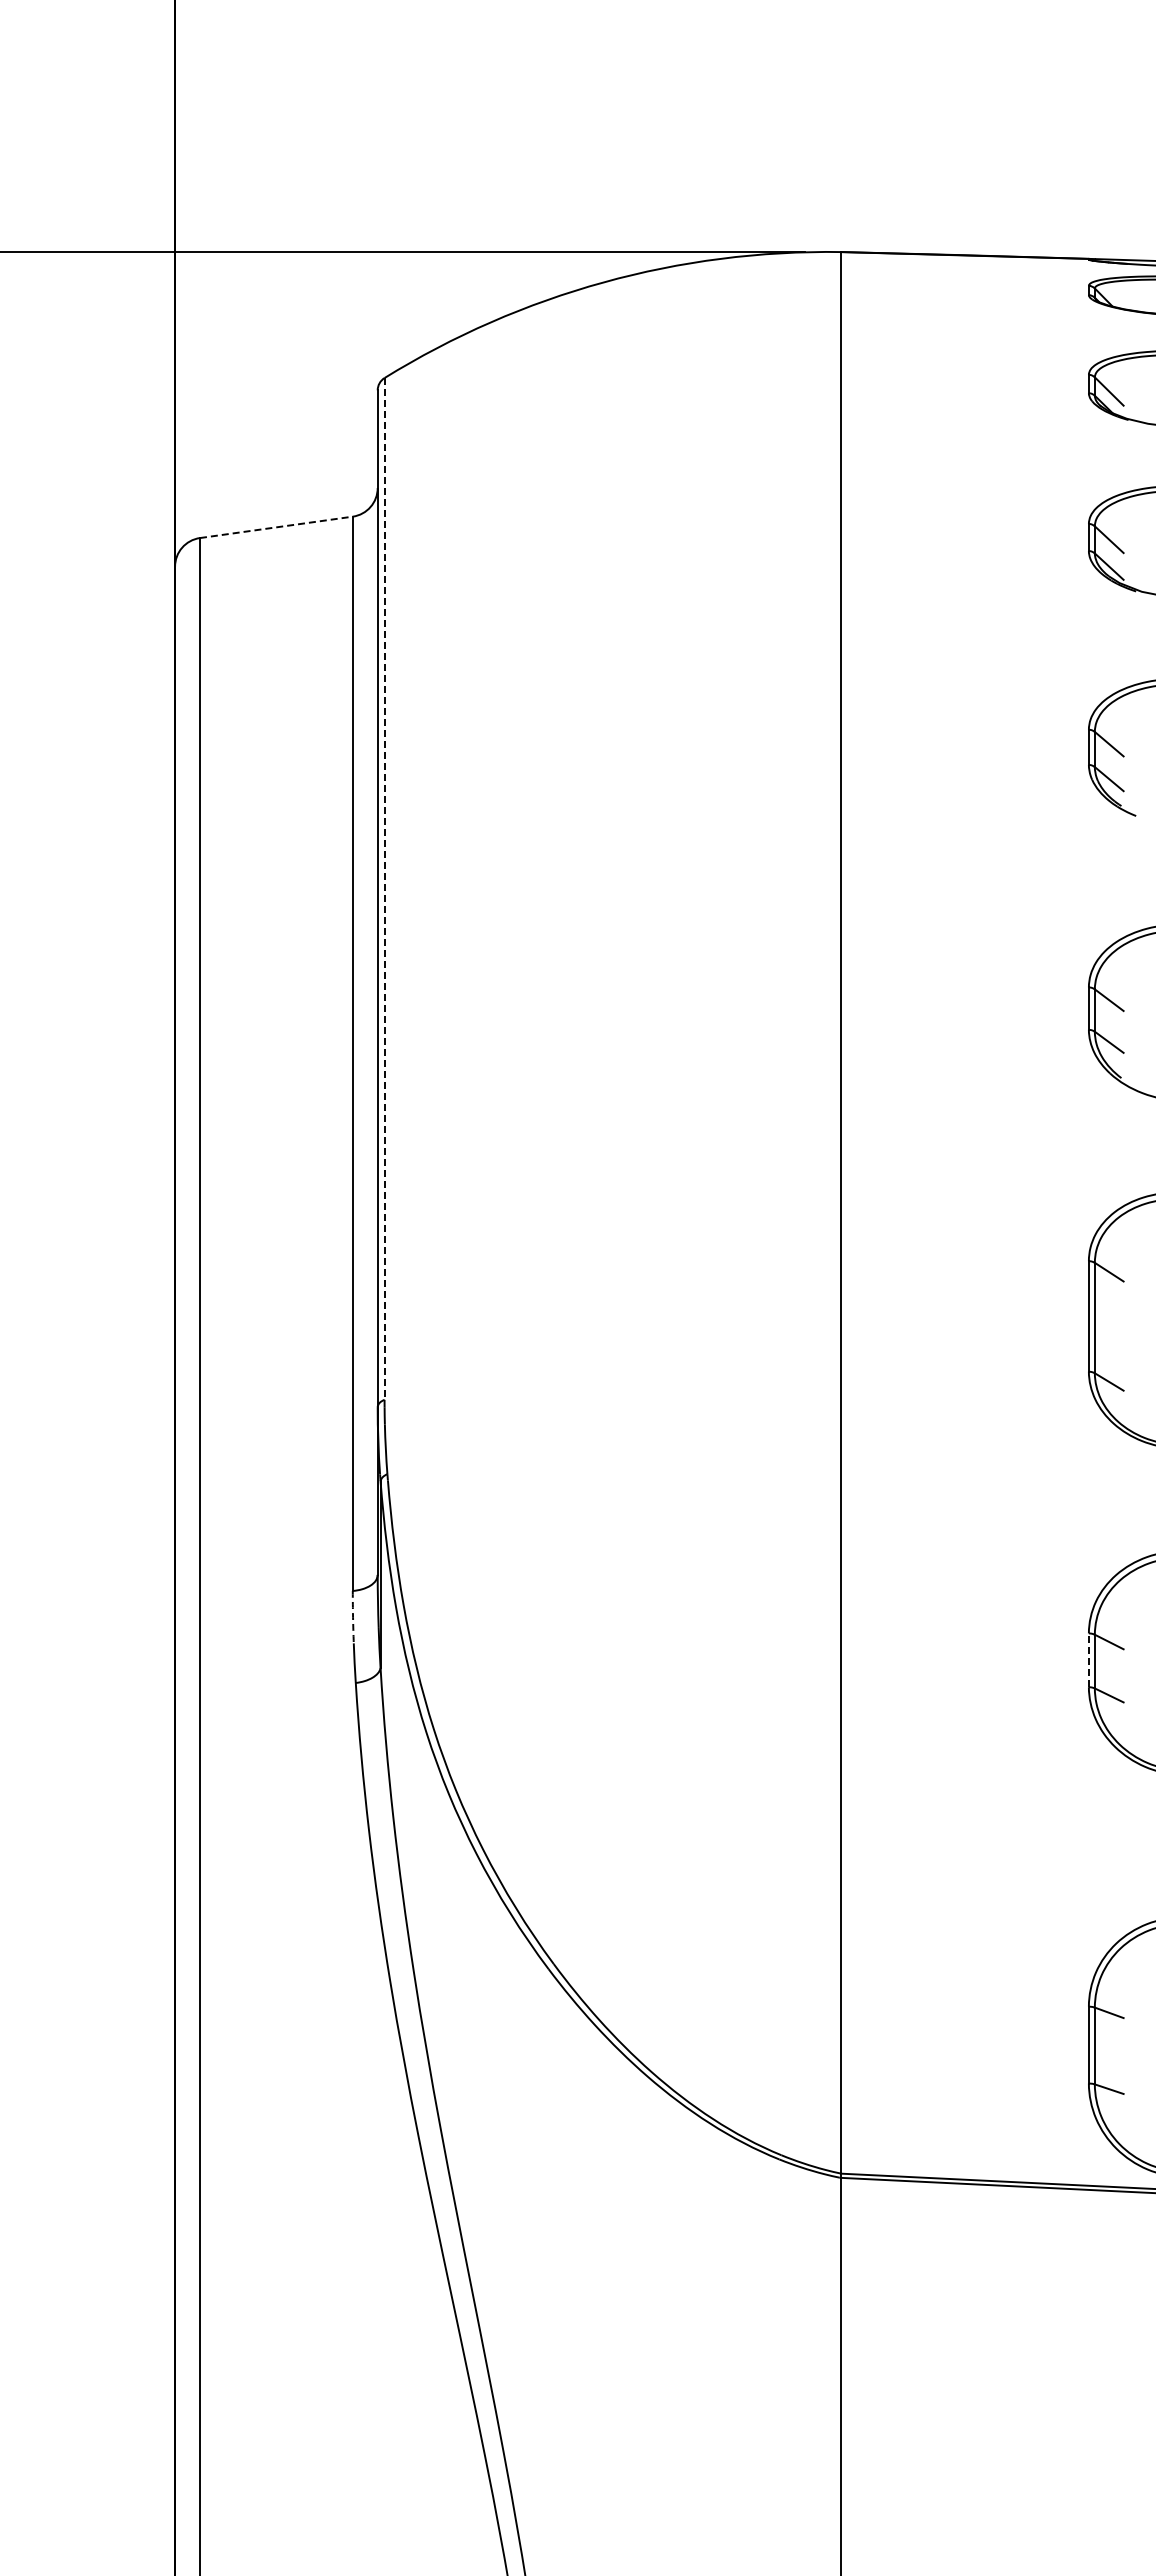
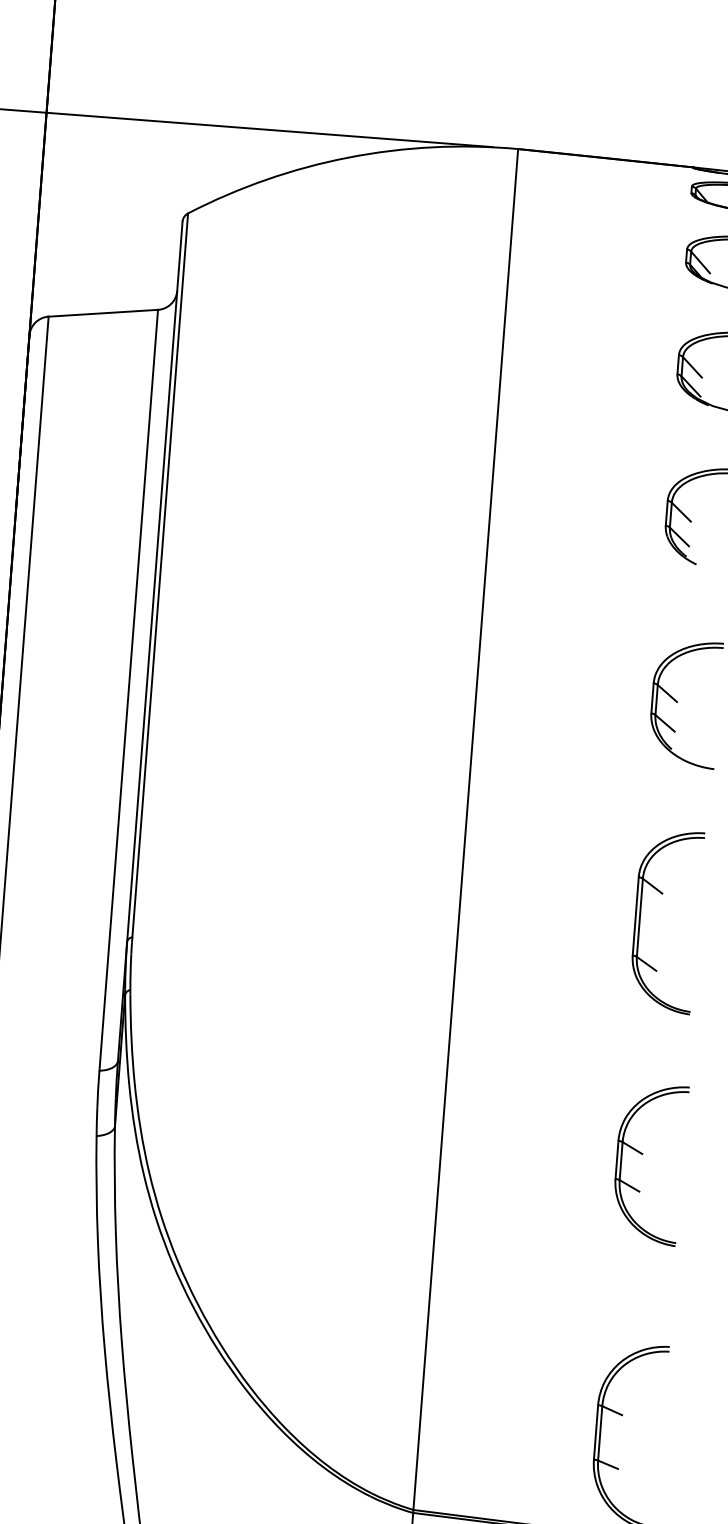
line: (276, 527) -> (103, 313), dashed -> solid
line: (384, 888) -> (160, 574), dashed -> solid
arc: (353, 1617) -> (98, 1089), dashed -> solid
line: (1088, 1660) -> (616, 1160), dashed -> solid

